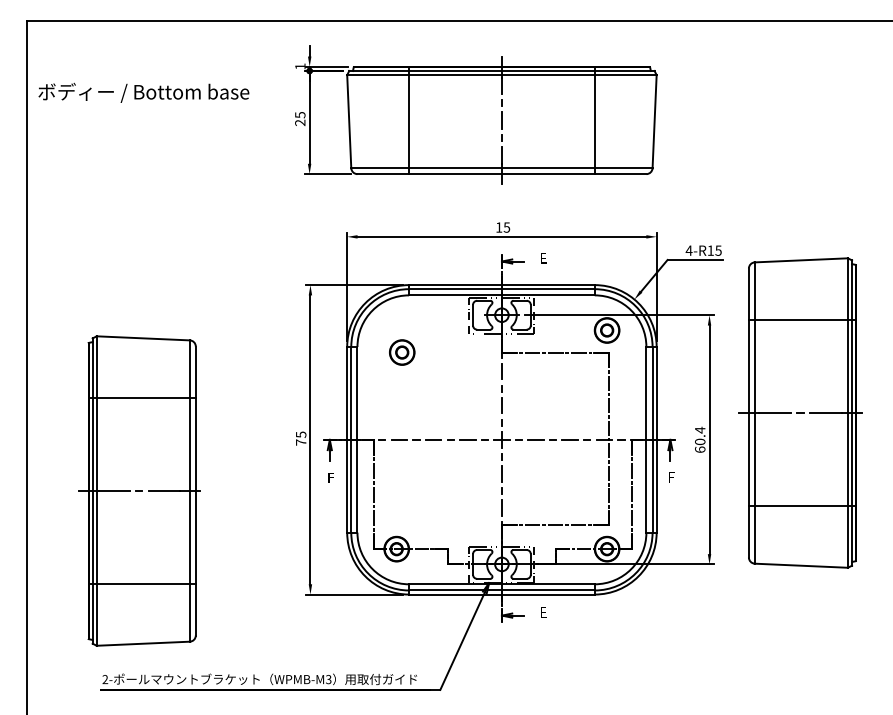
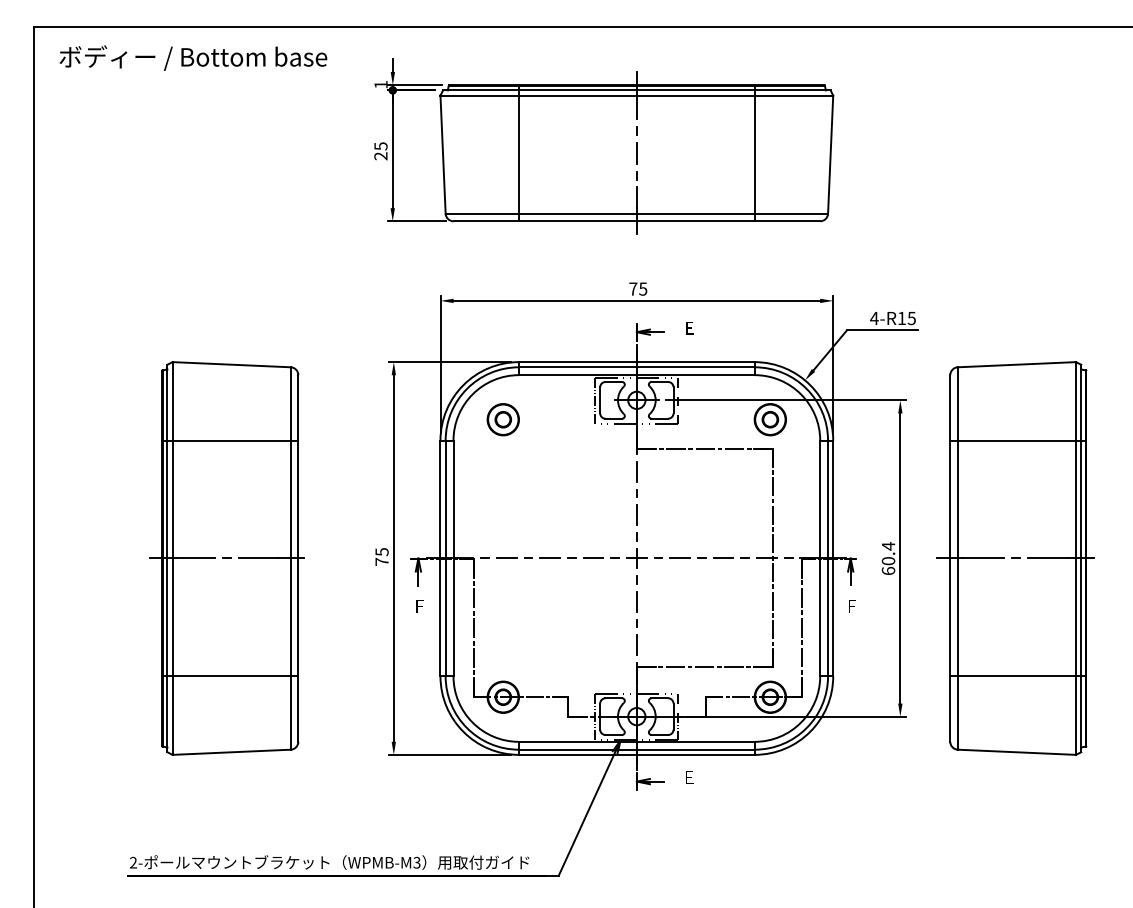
text: (143, 92) -> (193, 57), moved
text: (499, 227) -> (633, 288), 15 -> 75
part: (401, 352) -> (502, 419), moved
part: (800, 413) -> (1015, 558), moved
part: (139, 491) -> (226, 558), moved

